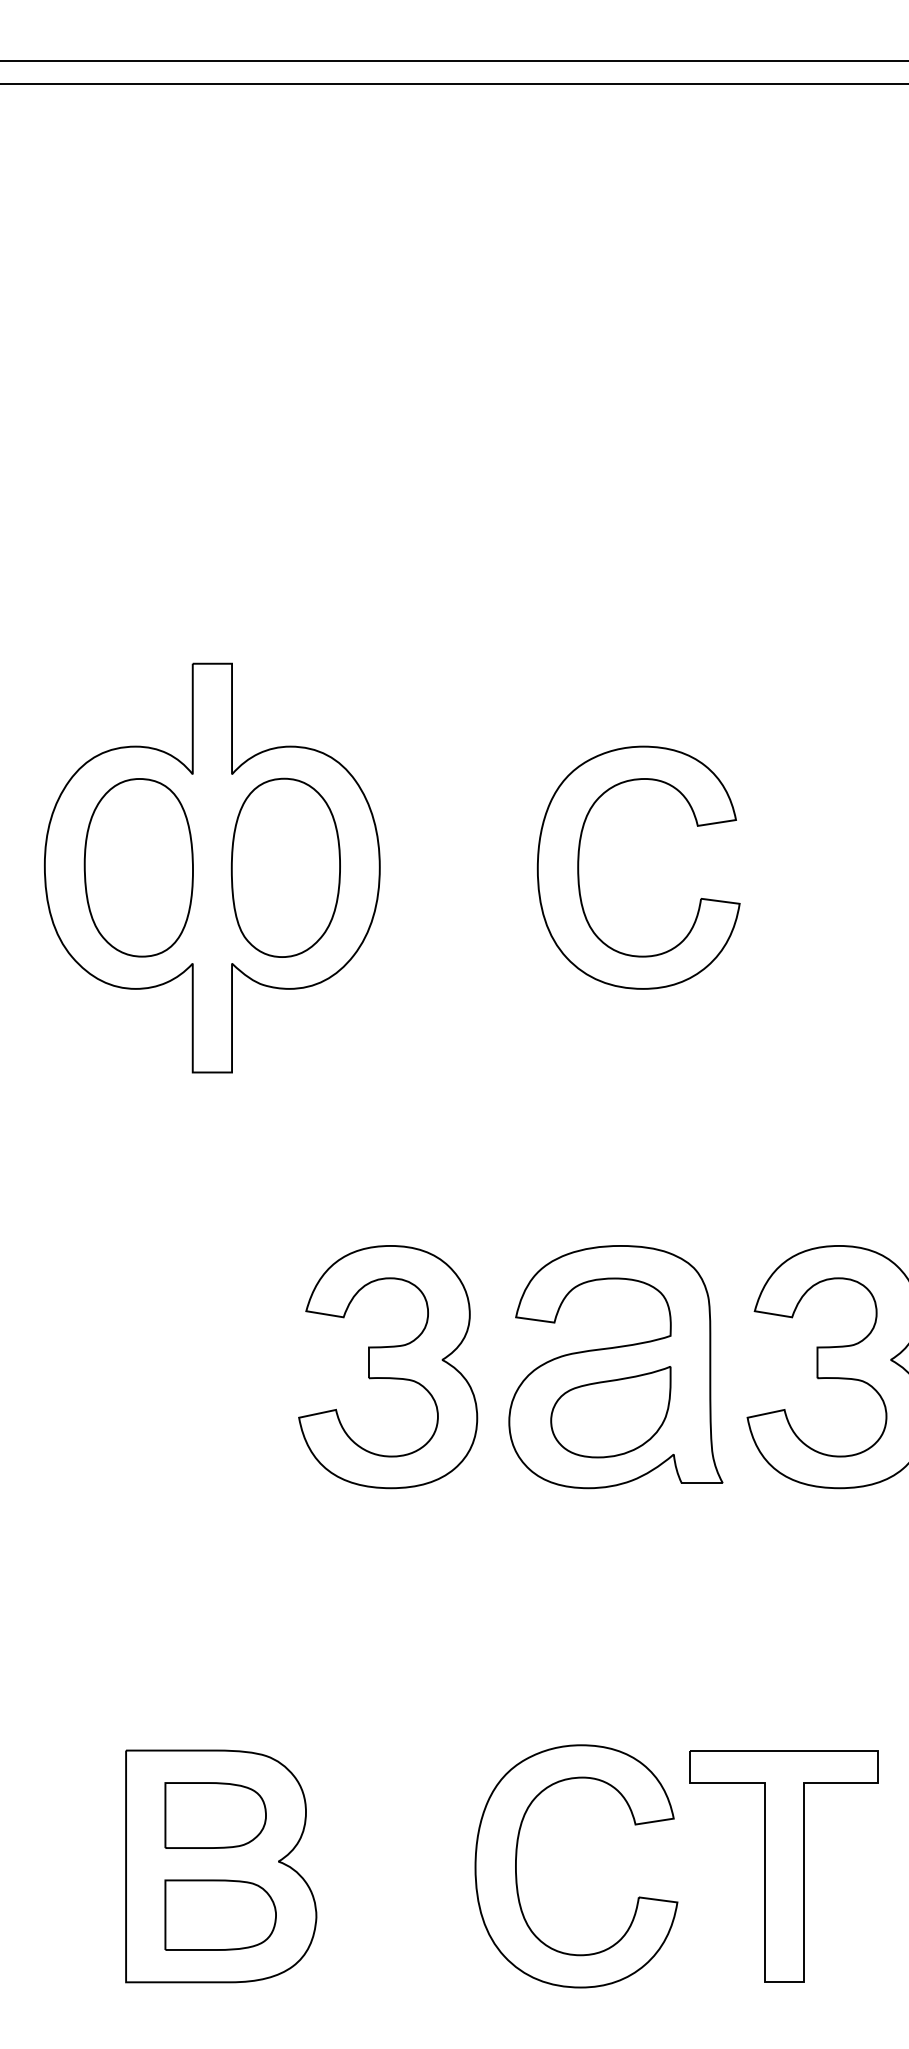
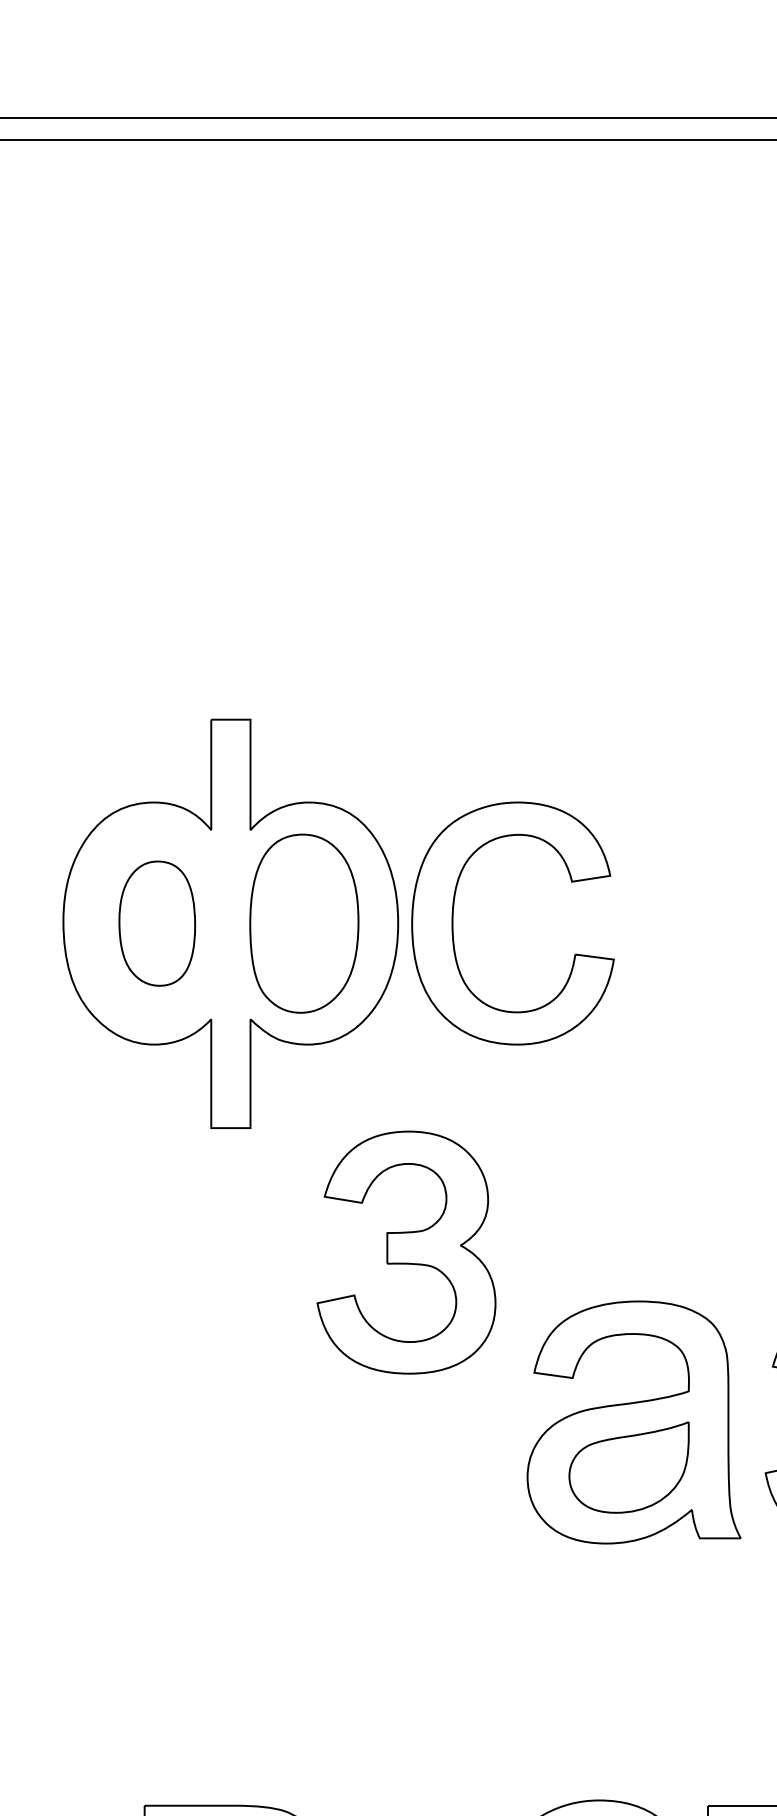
part: (138, 867) -> (157, 923), size x0.7
part: (579, 867) -> (453, 923), moved
part: (388, 1367) -> (406, 1253), moved

